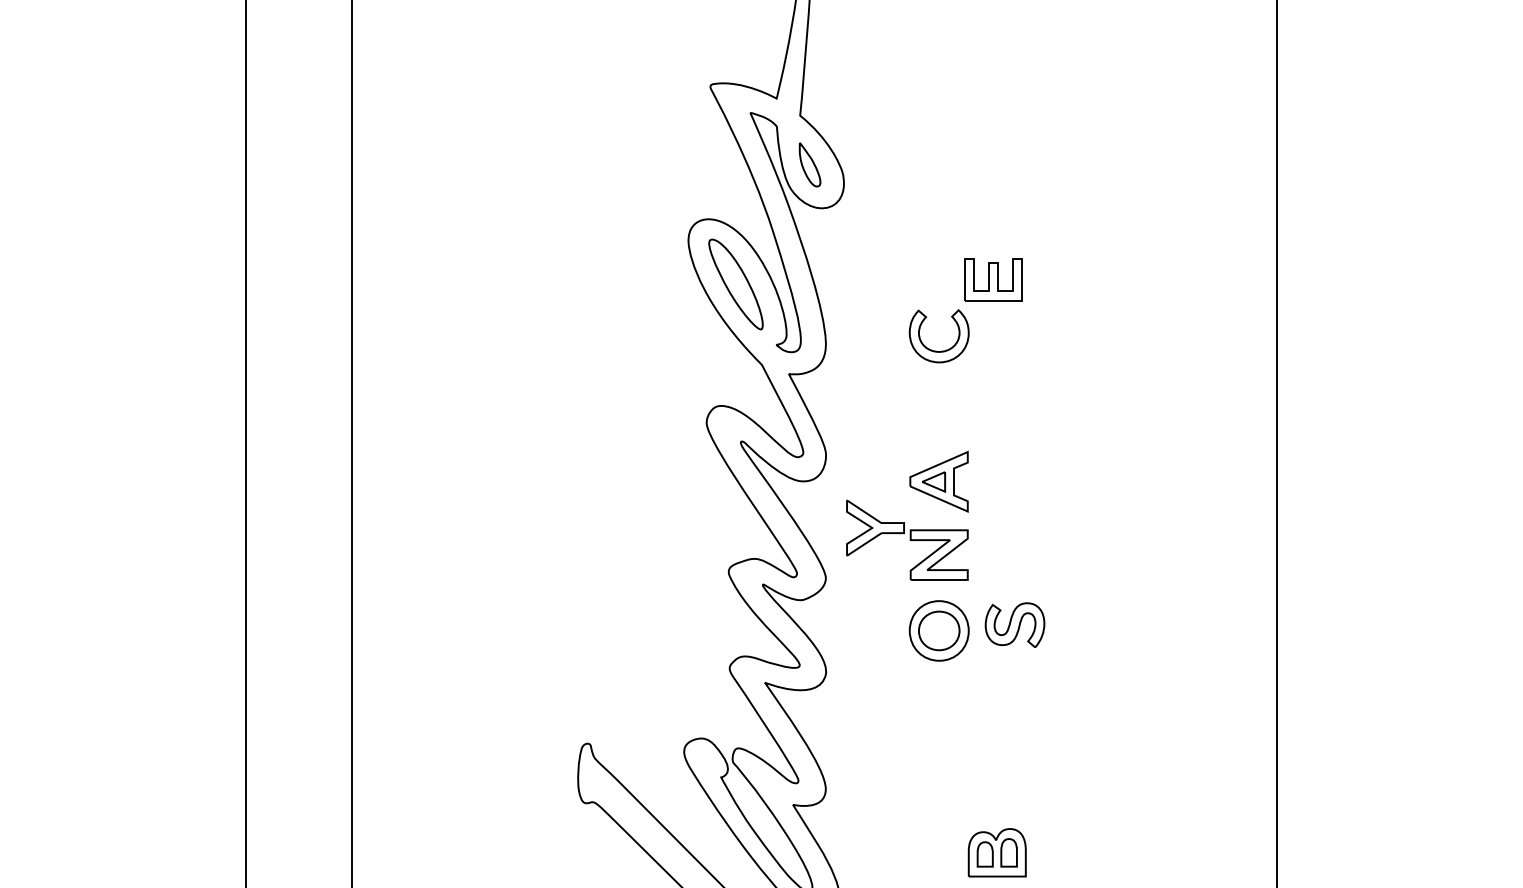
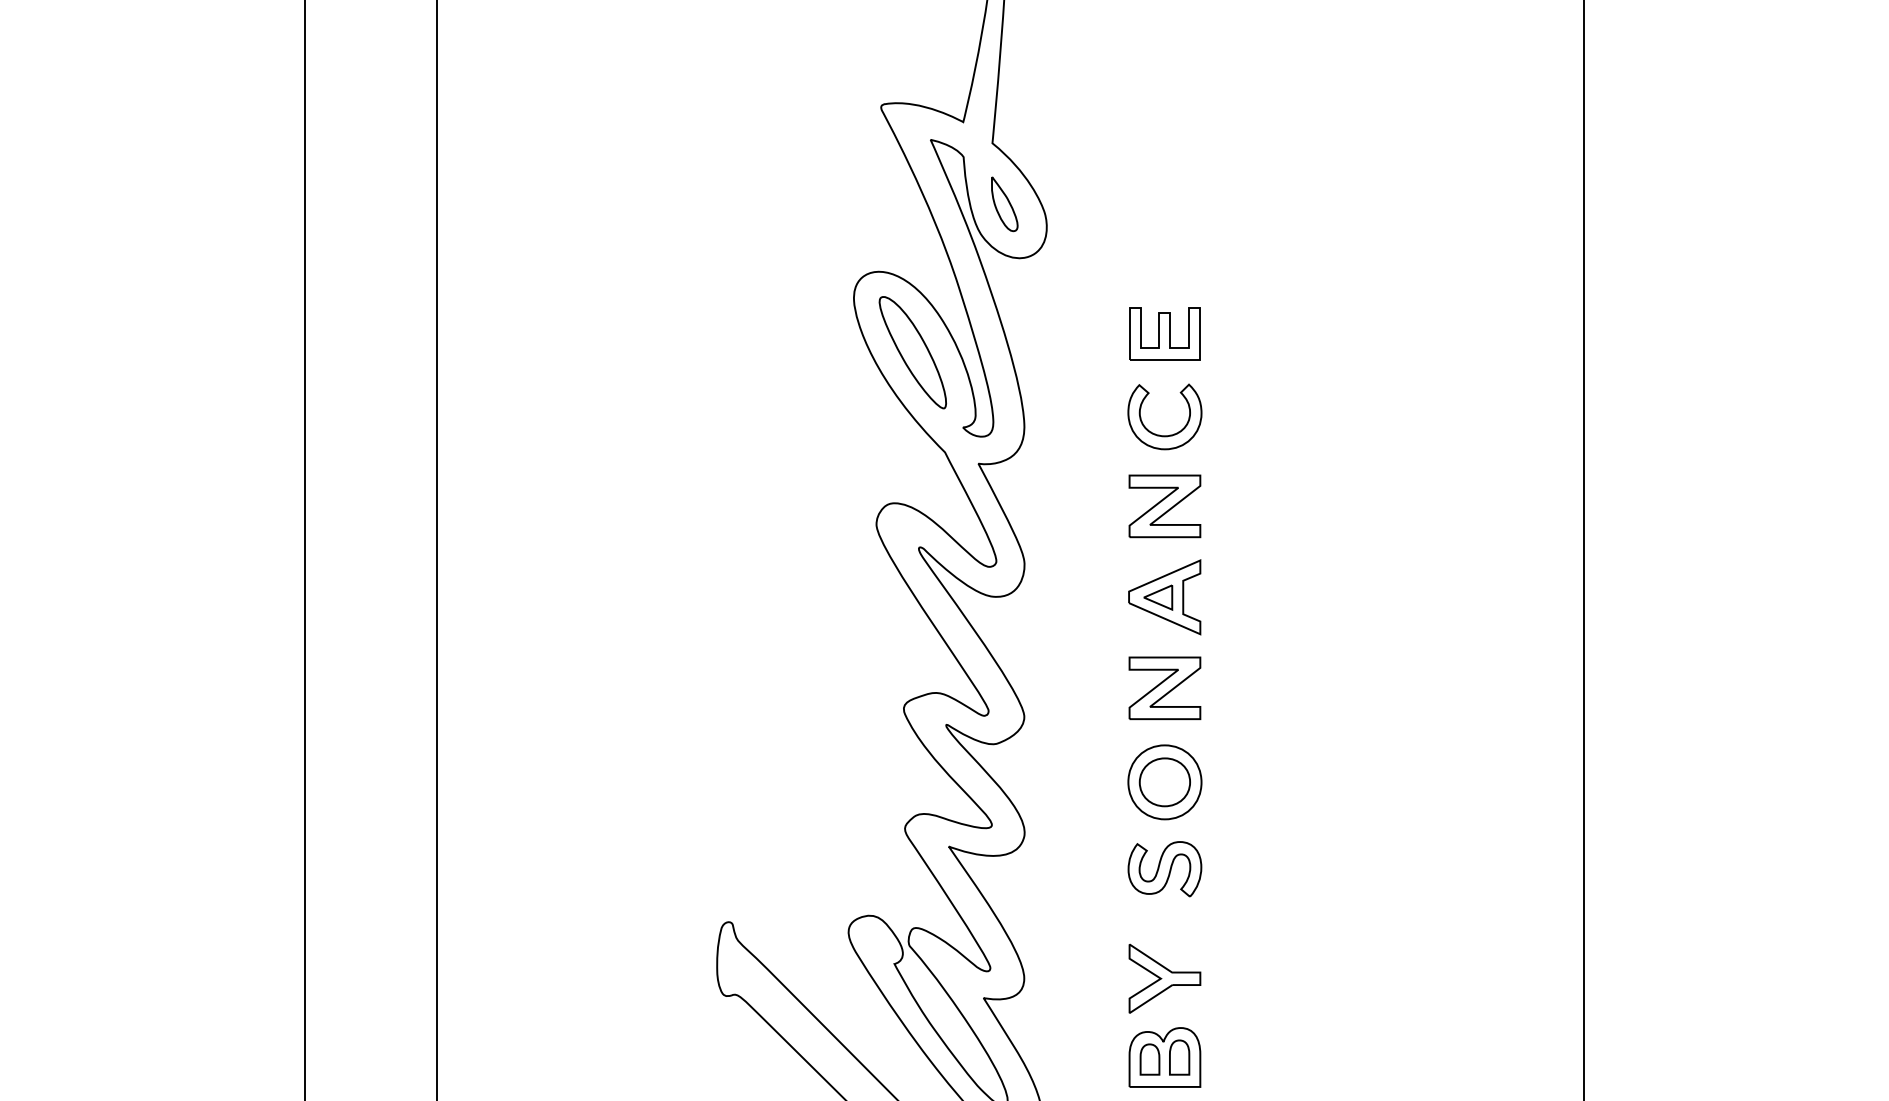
part: (992, 279) -> (1164, 333), moved
part: (938, 408) -> (1164, 506), added
part: (875, 527) -> (1164, 978), moved
part: (1014, 625) -> (1164, 869), moved
part: (996, 852) -> (1164, 1057), moved

